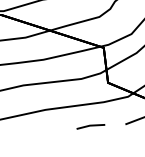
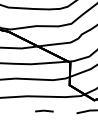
line: (90, 125) -> (44, 110), moved

